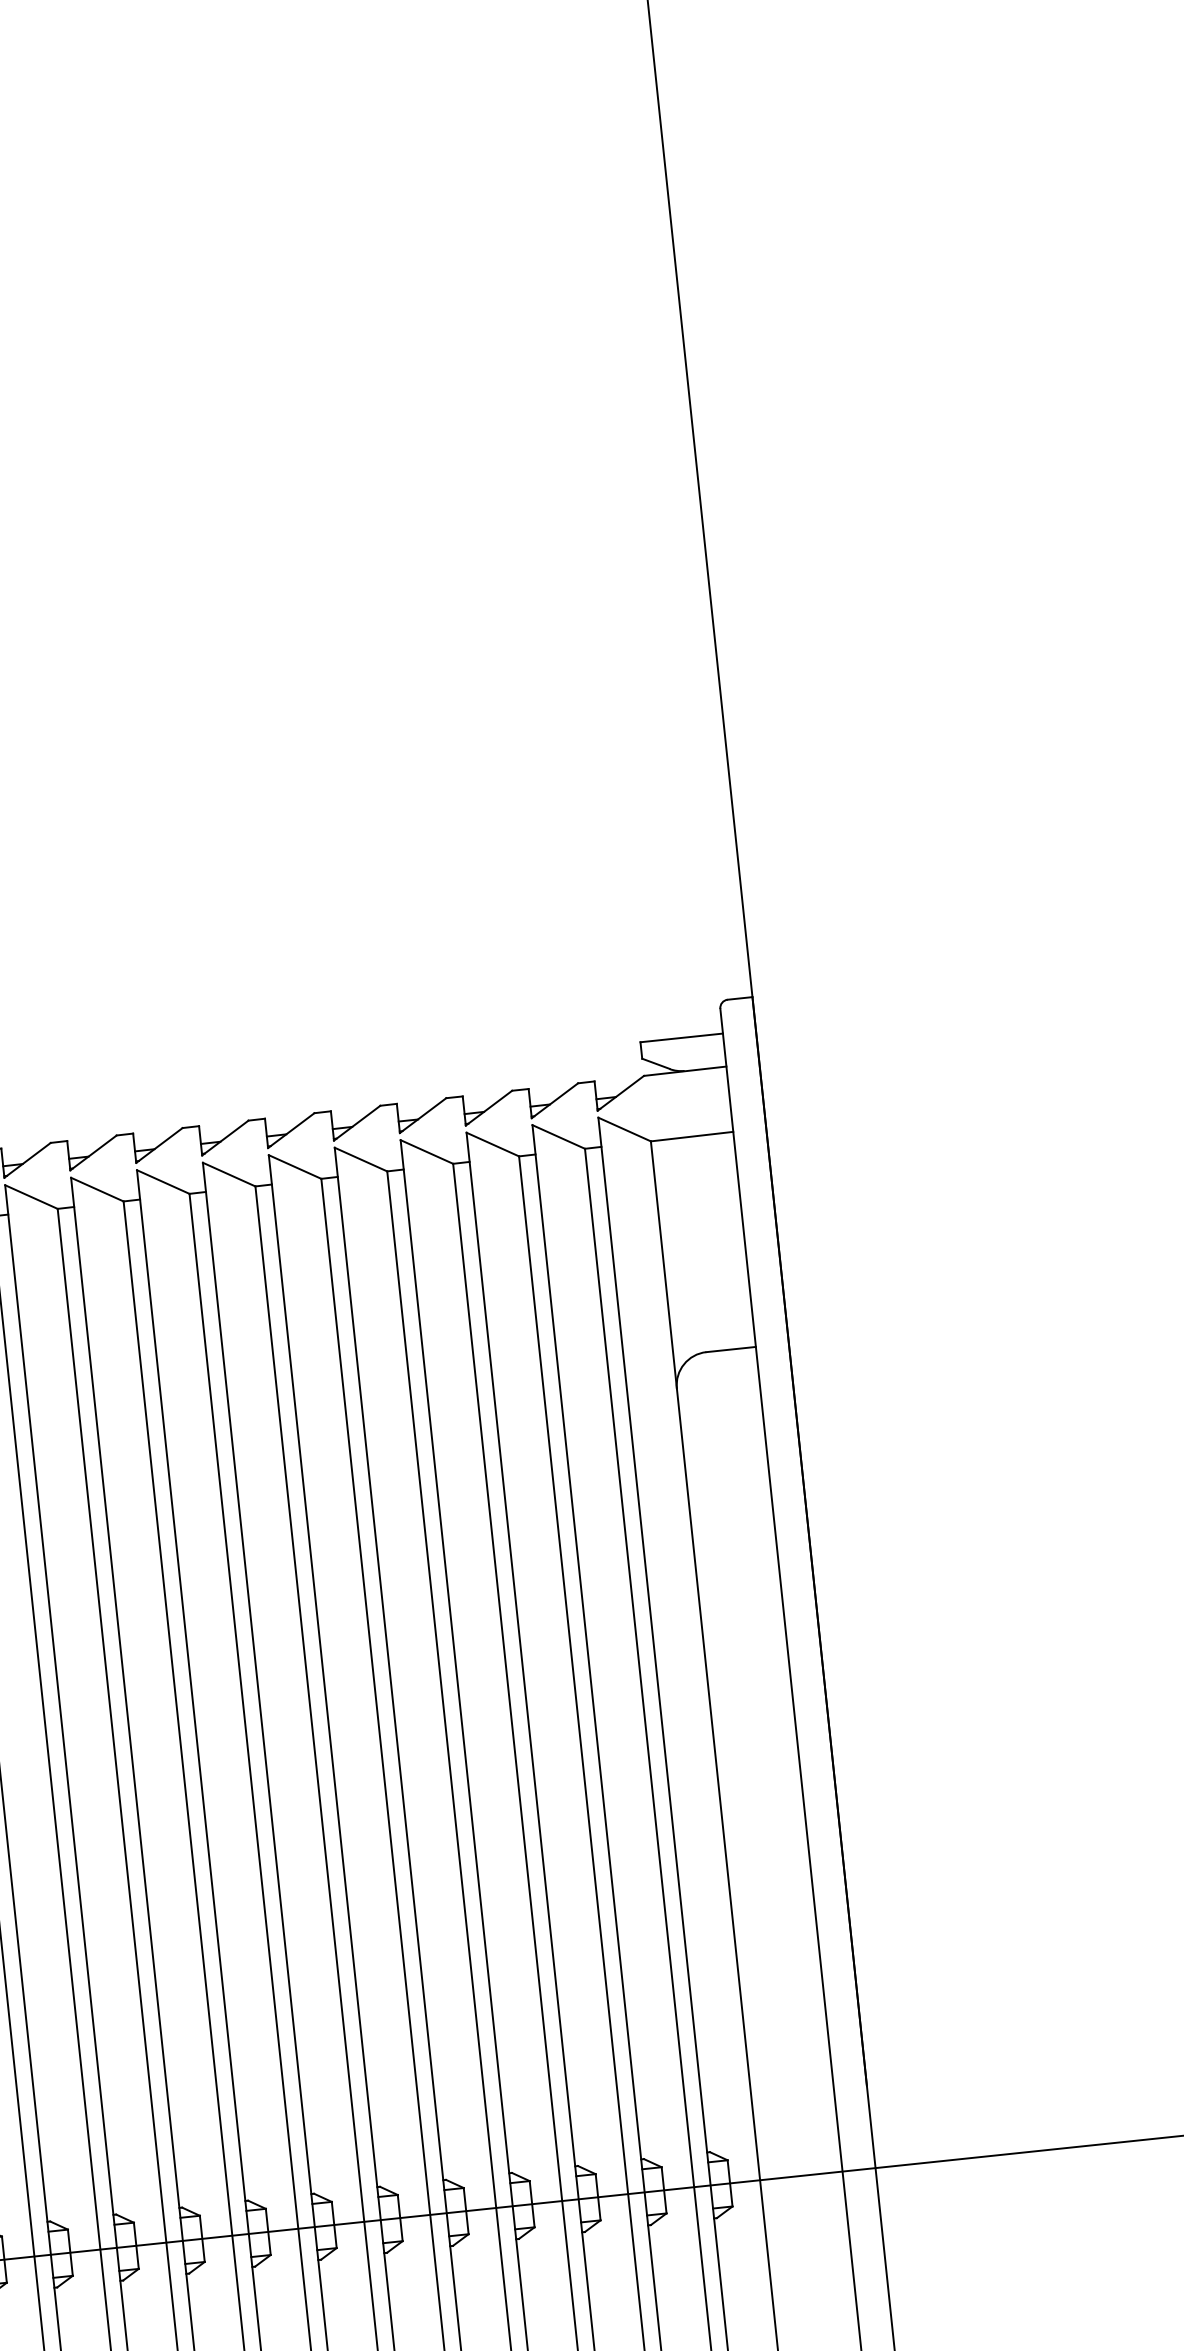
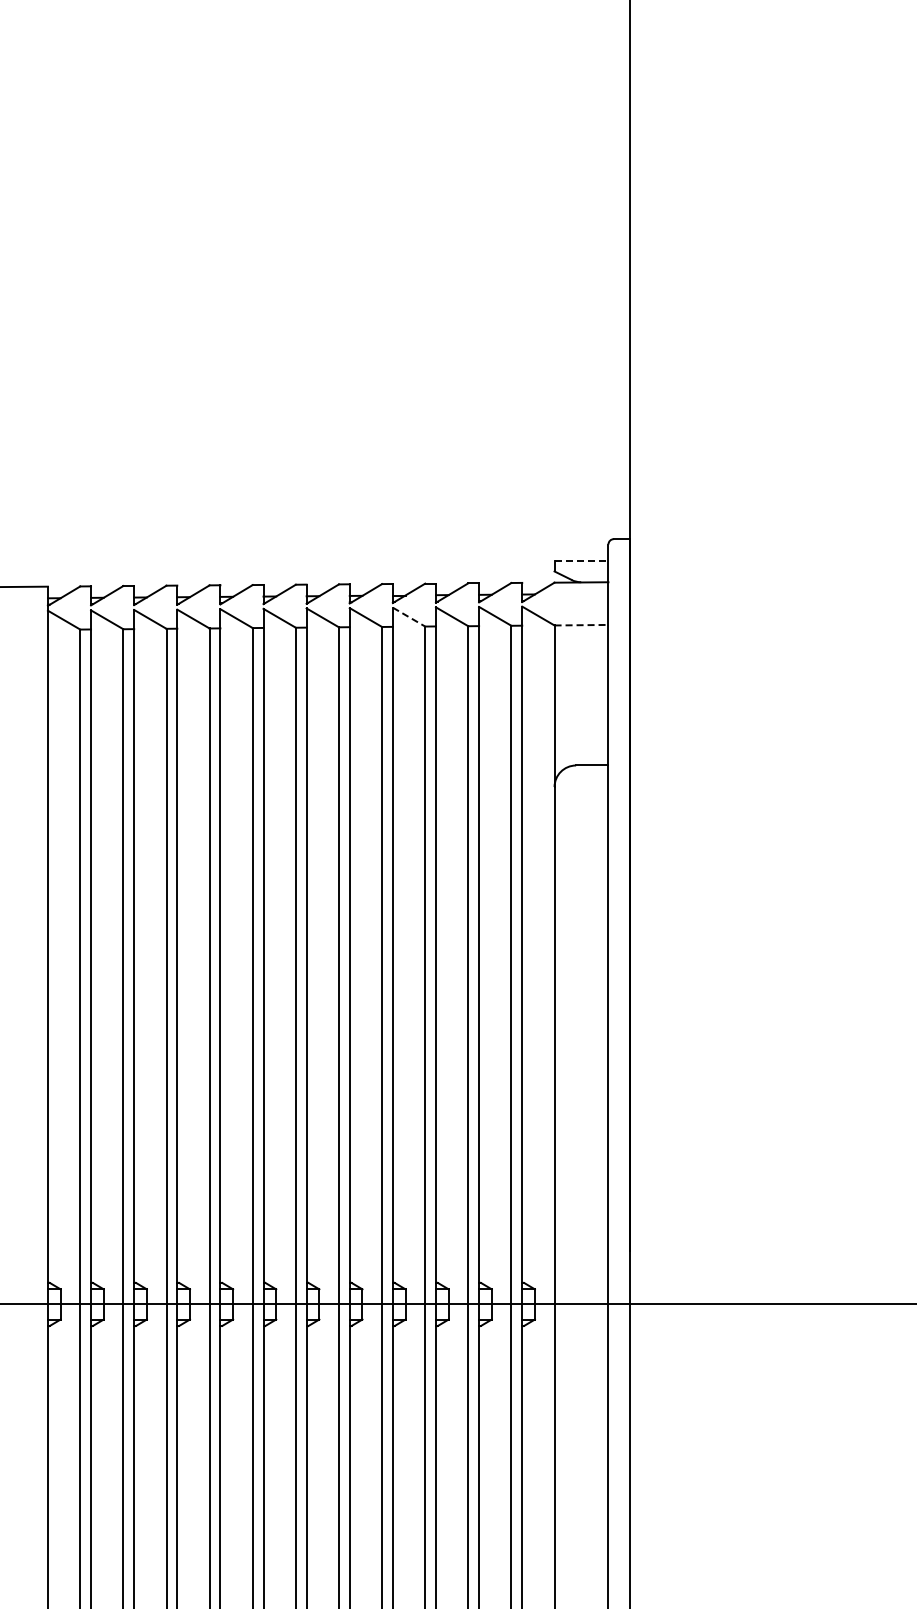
line: (681, 1037) -> (581, 560), solid -> dashed
line: (692, 1137) -> (581, 625), solid -> dashed
line: (427, 1152) -> (409, 617), solid -> dashed

